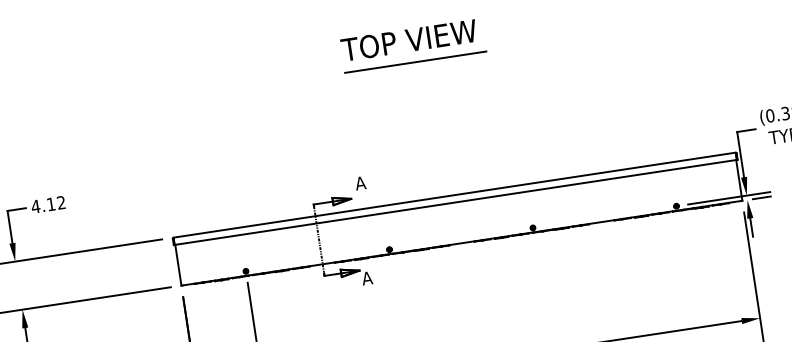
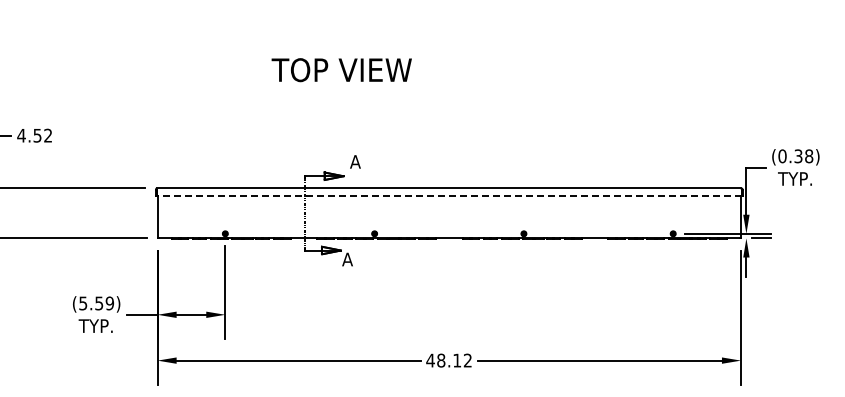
text: (408, 40) -> (341, 70), moved
line: (415, 62) -> (429, 47), removed
line: (454, 202) -> (448, 195), solid -> dashed
text: (51, 204) -> (37, 135), 4.12 -> 4.52

